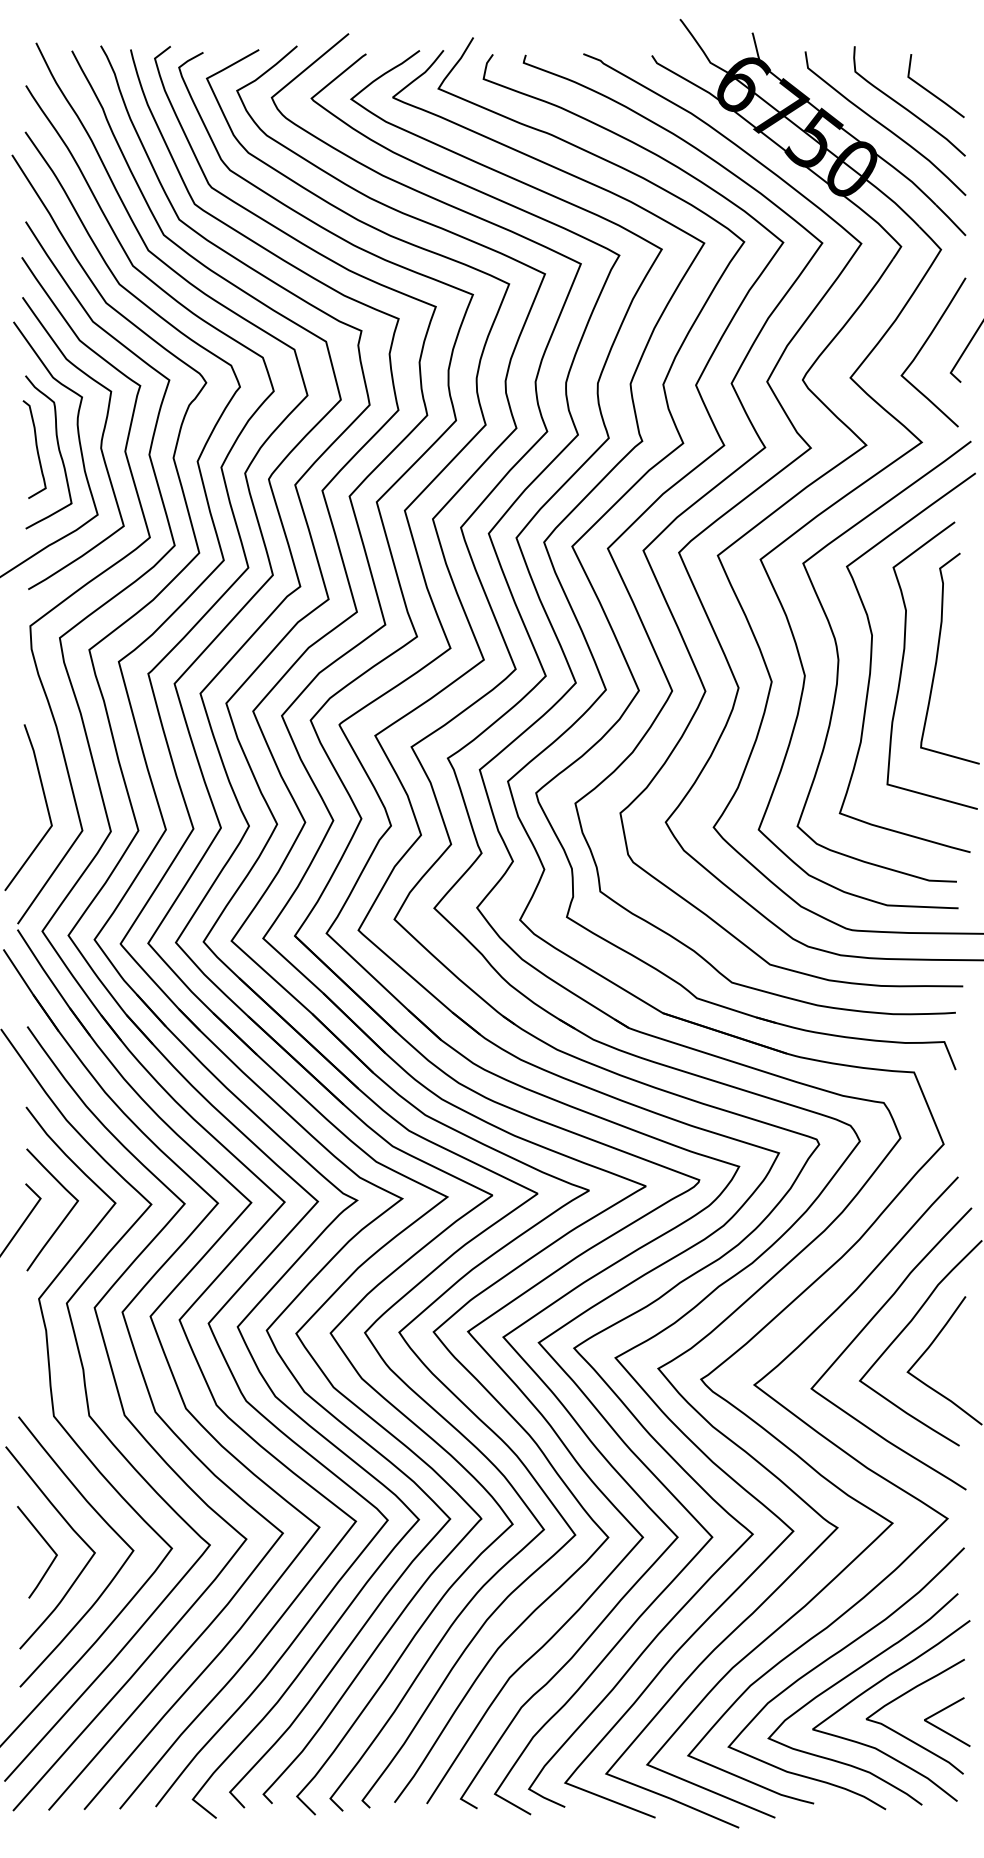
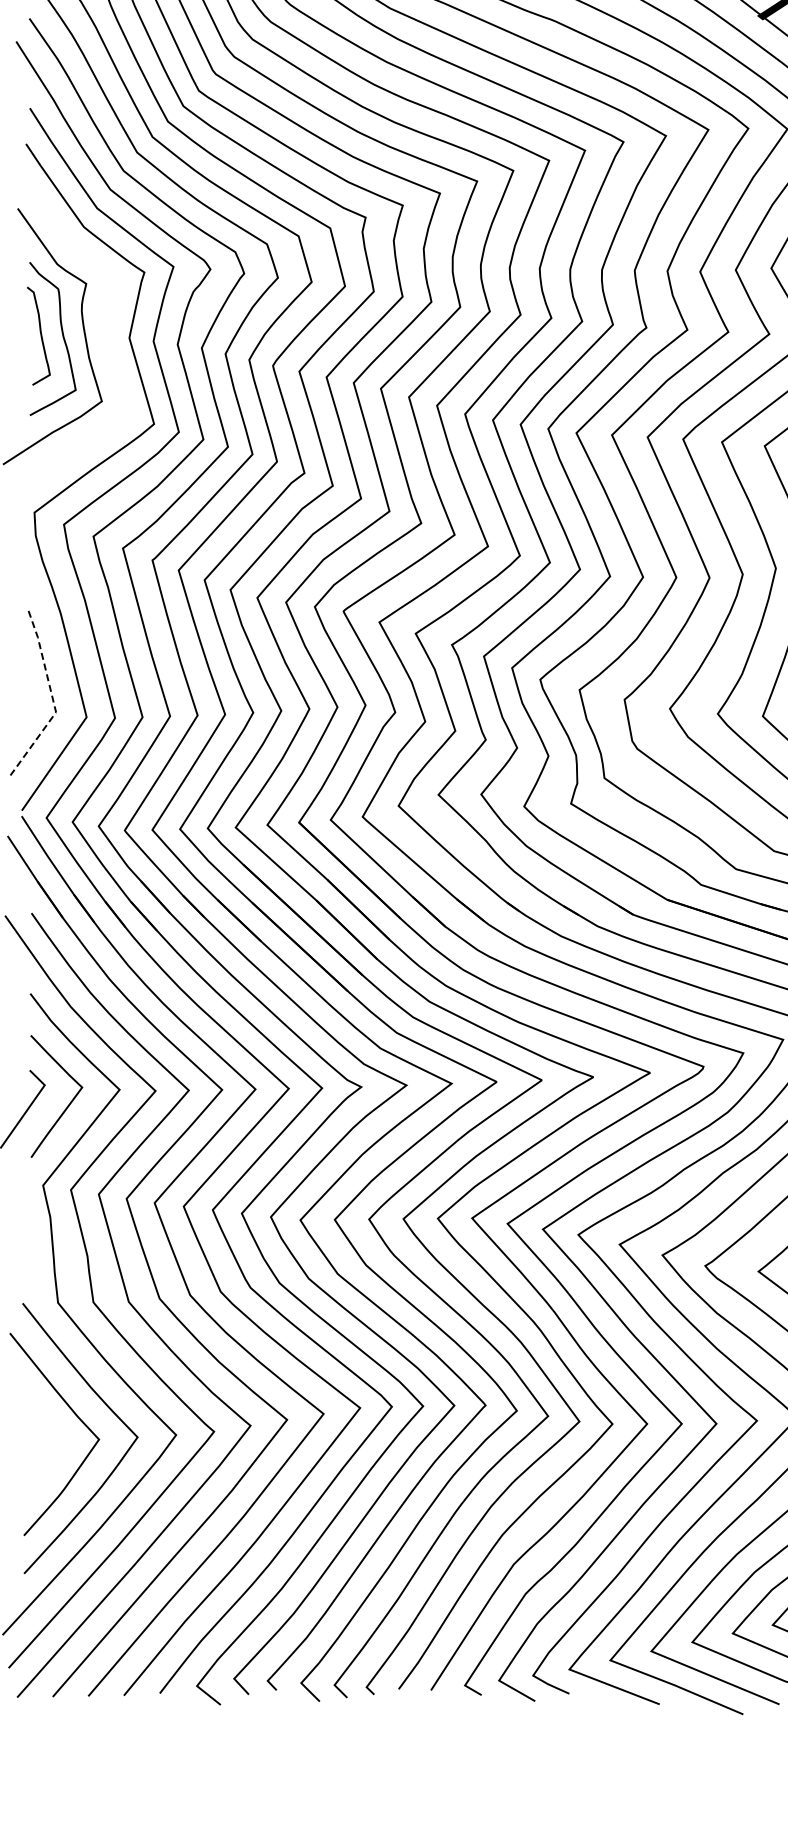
curve: (100, 443) -> (104, 330), removed
line: (49, 814) -> (53, 701), solid -> dashed
line: (47, 1545) -> (51, 1432), removed

